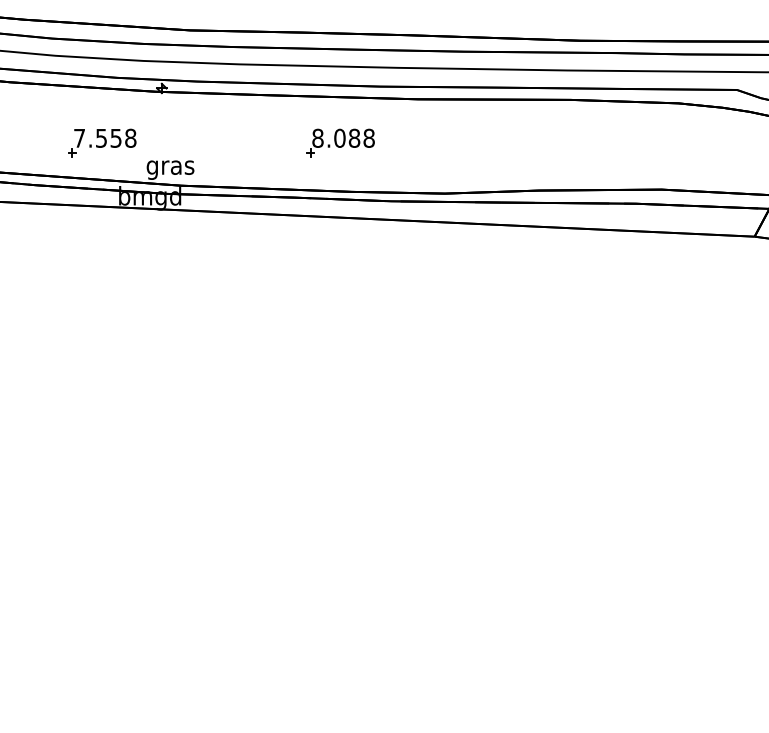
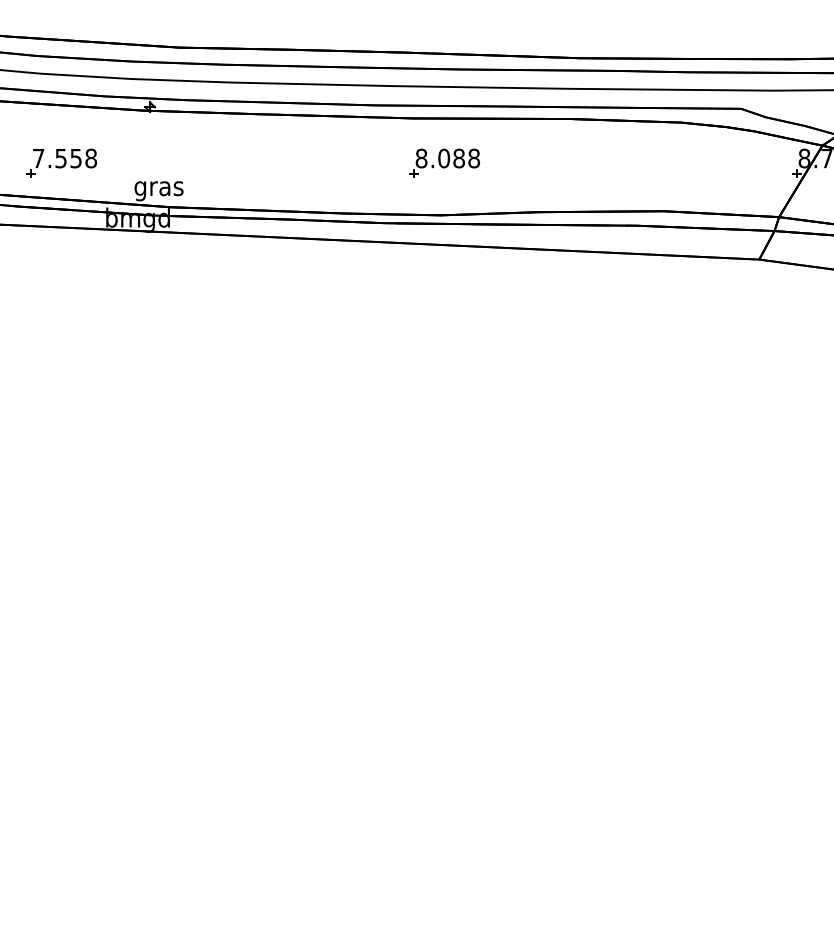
part: (101, 142) -> (61, 162), moved
part: (340, 142) -> (444, 162), moved

